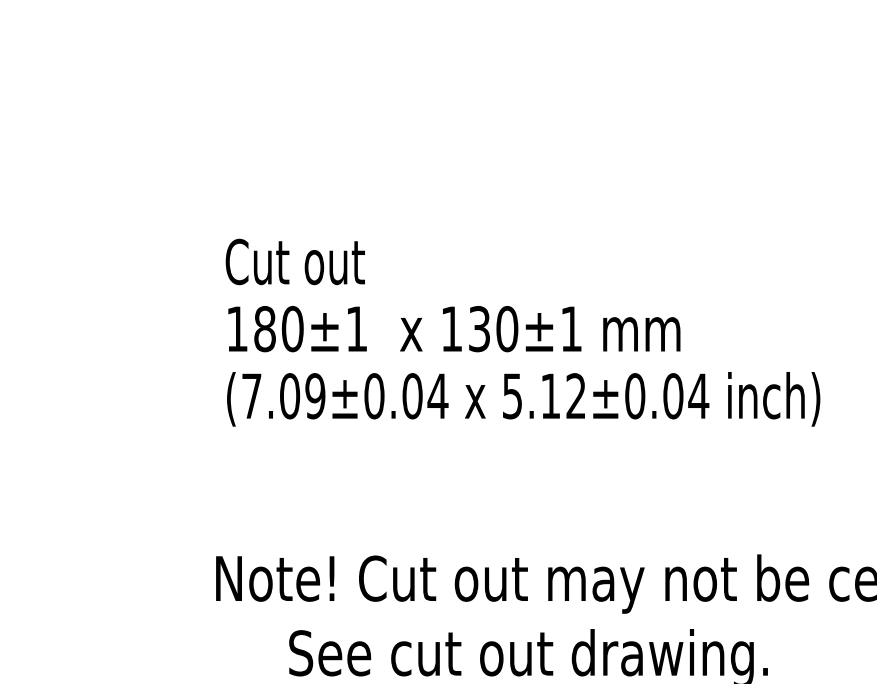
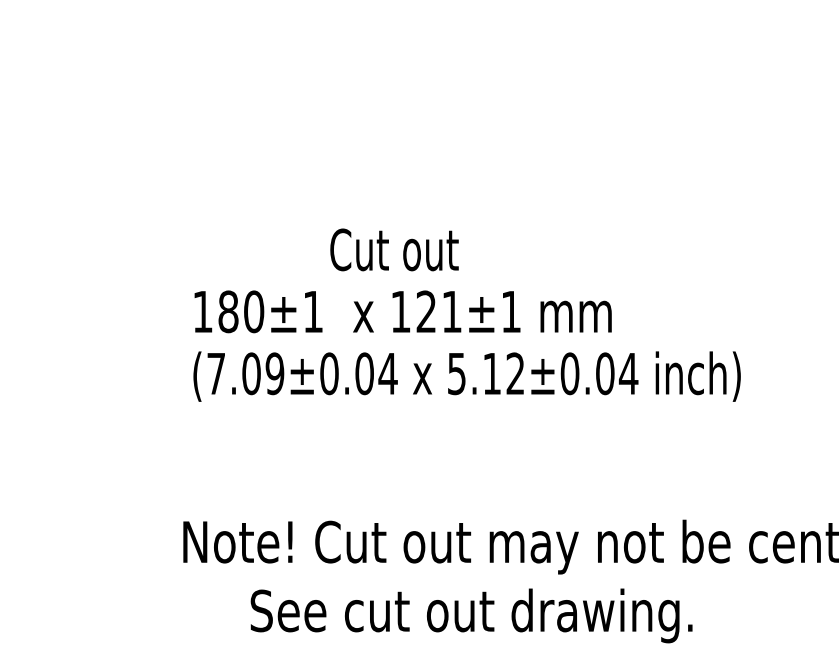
text: (295, 261) -> (394, 249), moved
text: (493, 328) -> (439, 311), 130±1 -> 121±1

